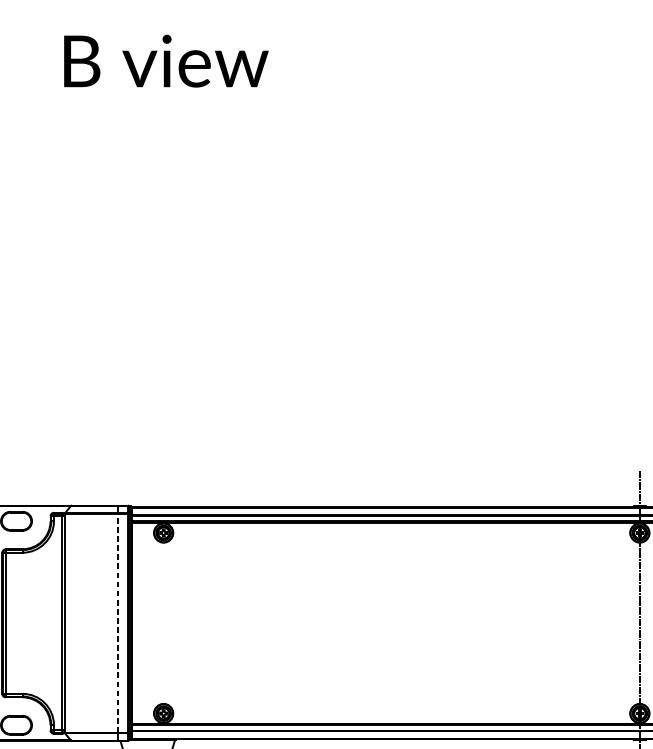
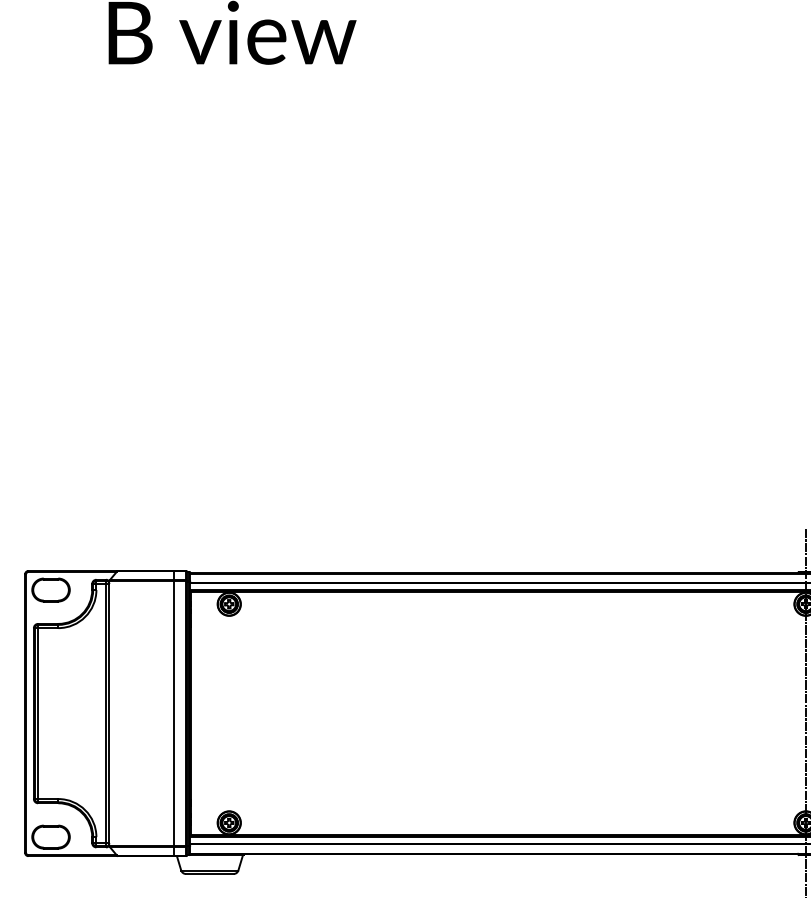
line: (118, 623) -> (174, 713), dashed -> solid

